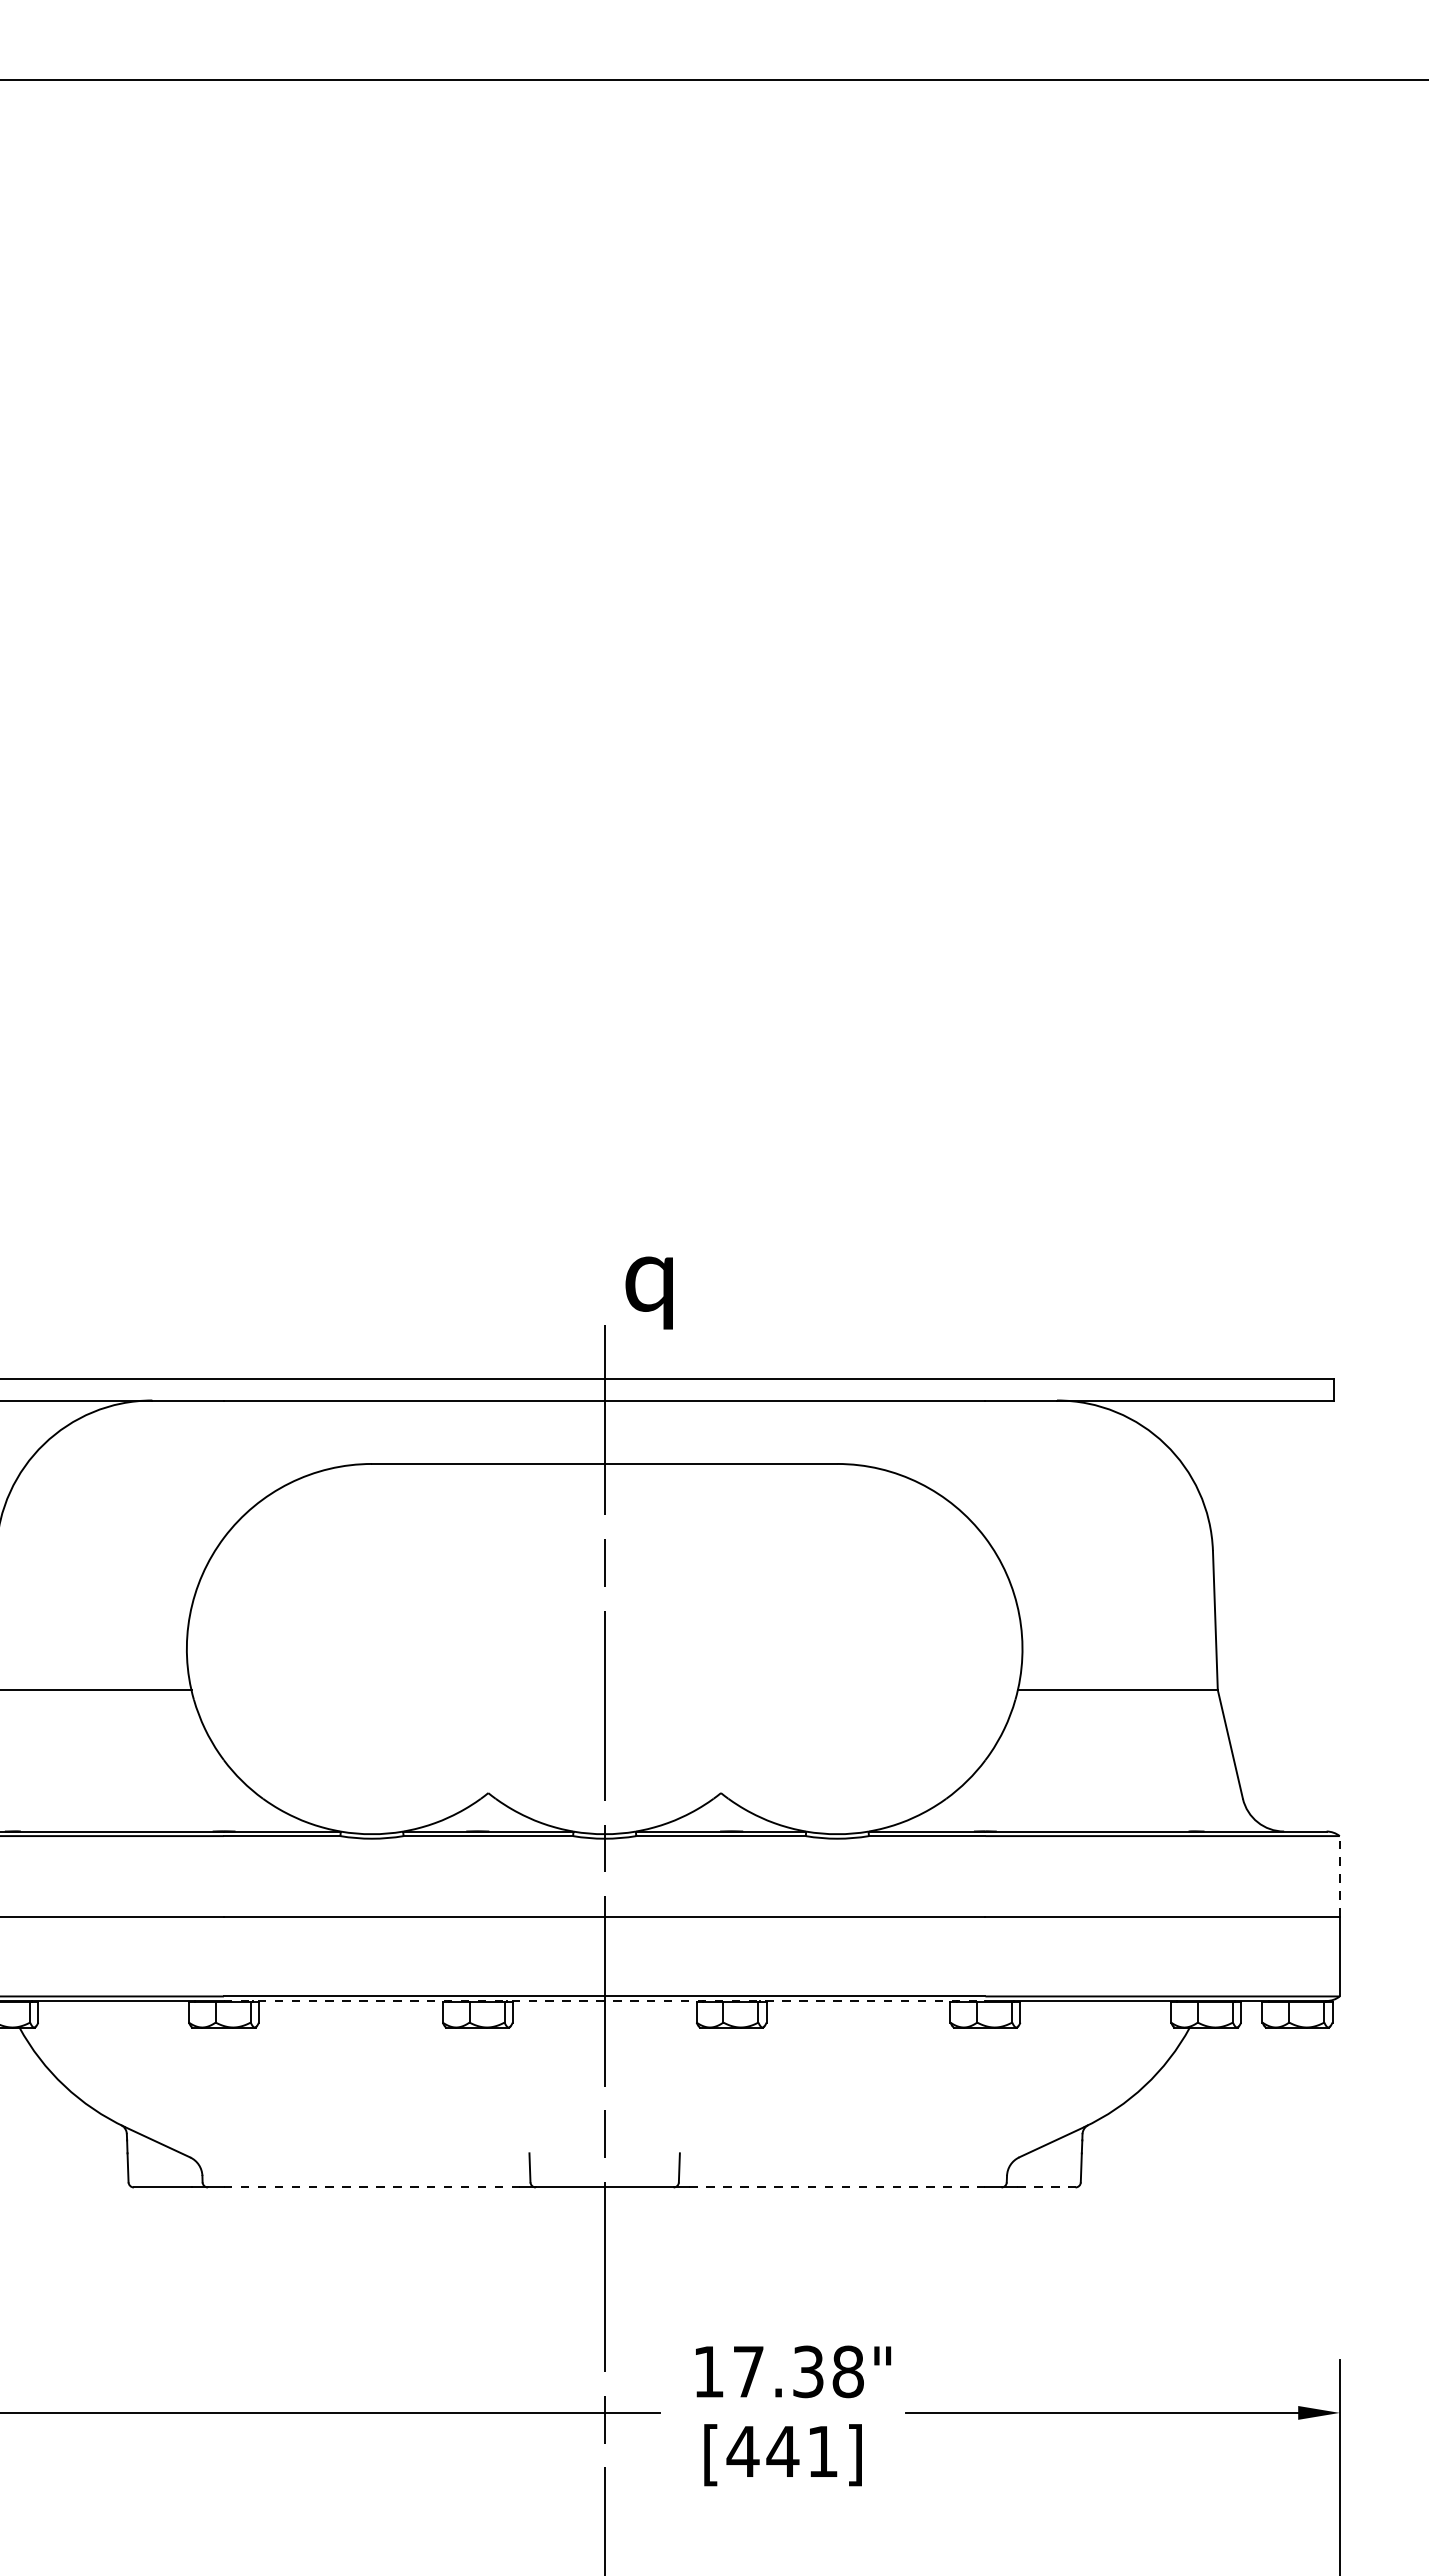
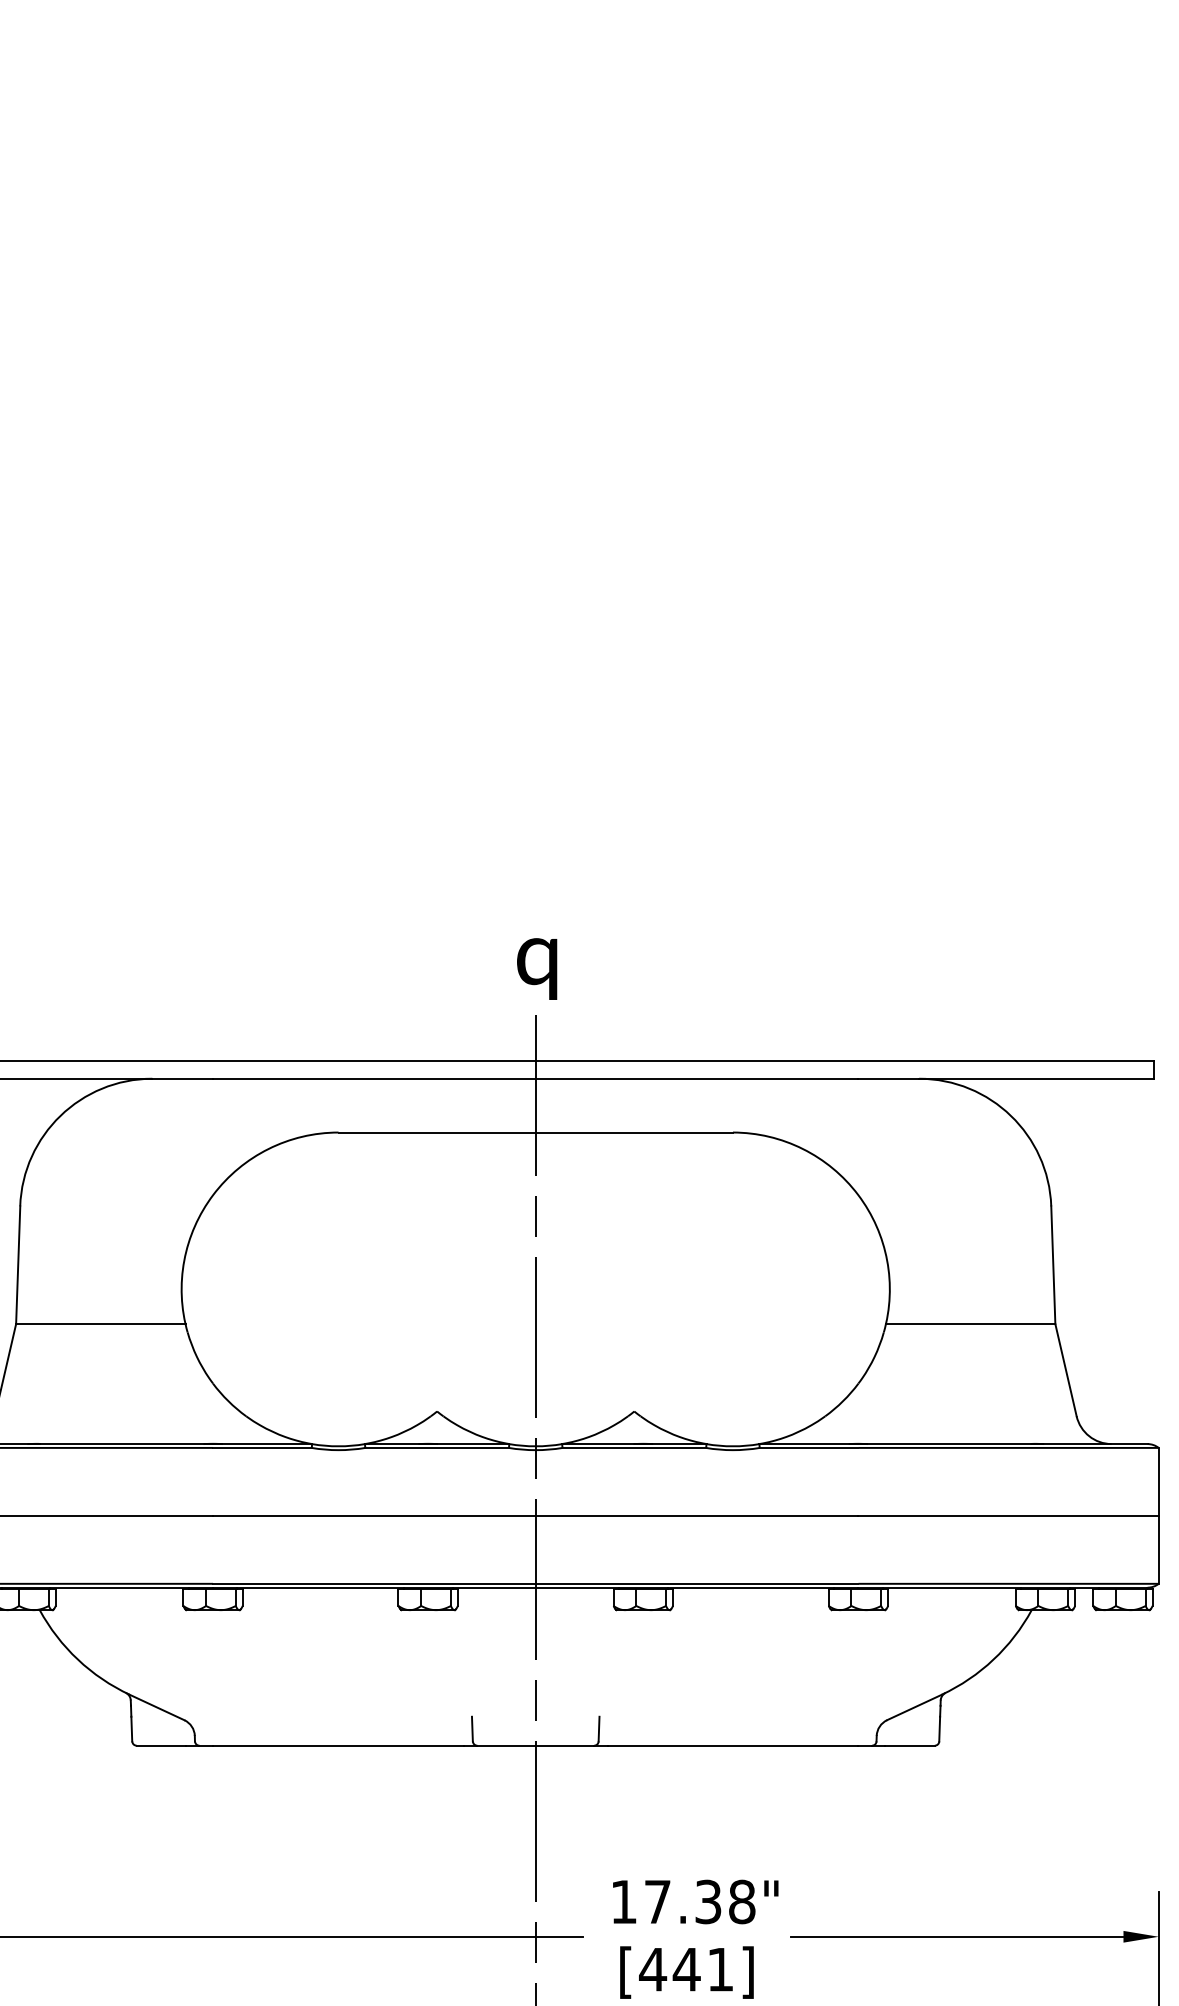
text: (648, 1292) -> (536, 968), moved
line: (1339, 1875) -> (1158, 1481), dashed -> solid
line: (604, 2001) -> (535, 1588), dashed -> solid
line: (371, 2187) -> (338, 1745), dashed -> solid
line: (837, 2187) -> (733, 1745), dashed -> solid
line: (1046, 2187) -> (910, 1745), dashed -> solid

